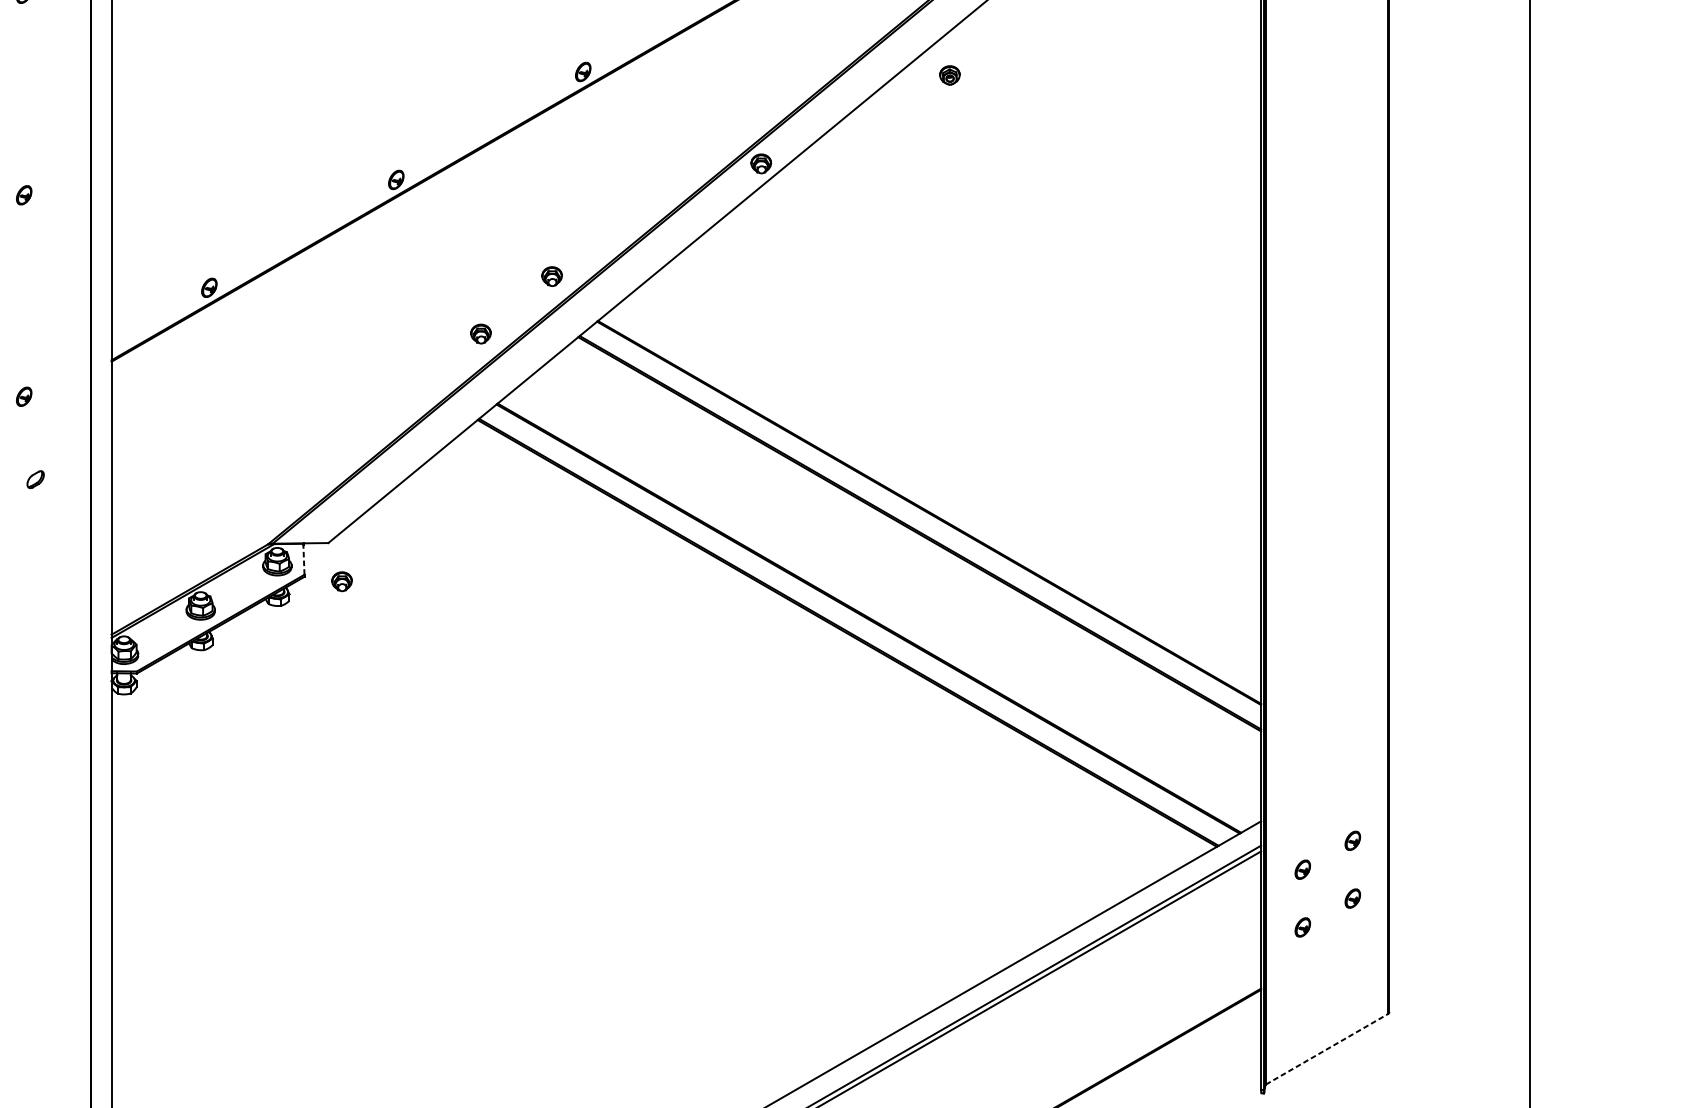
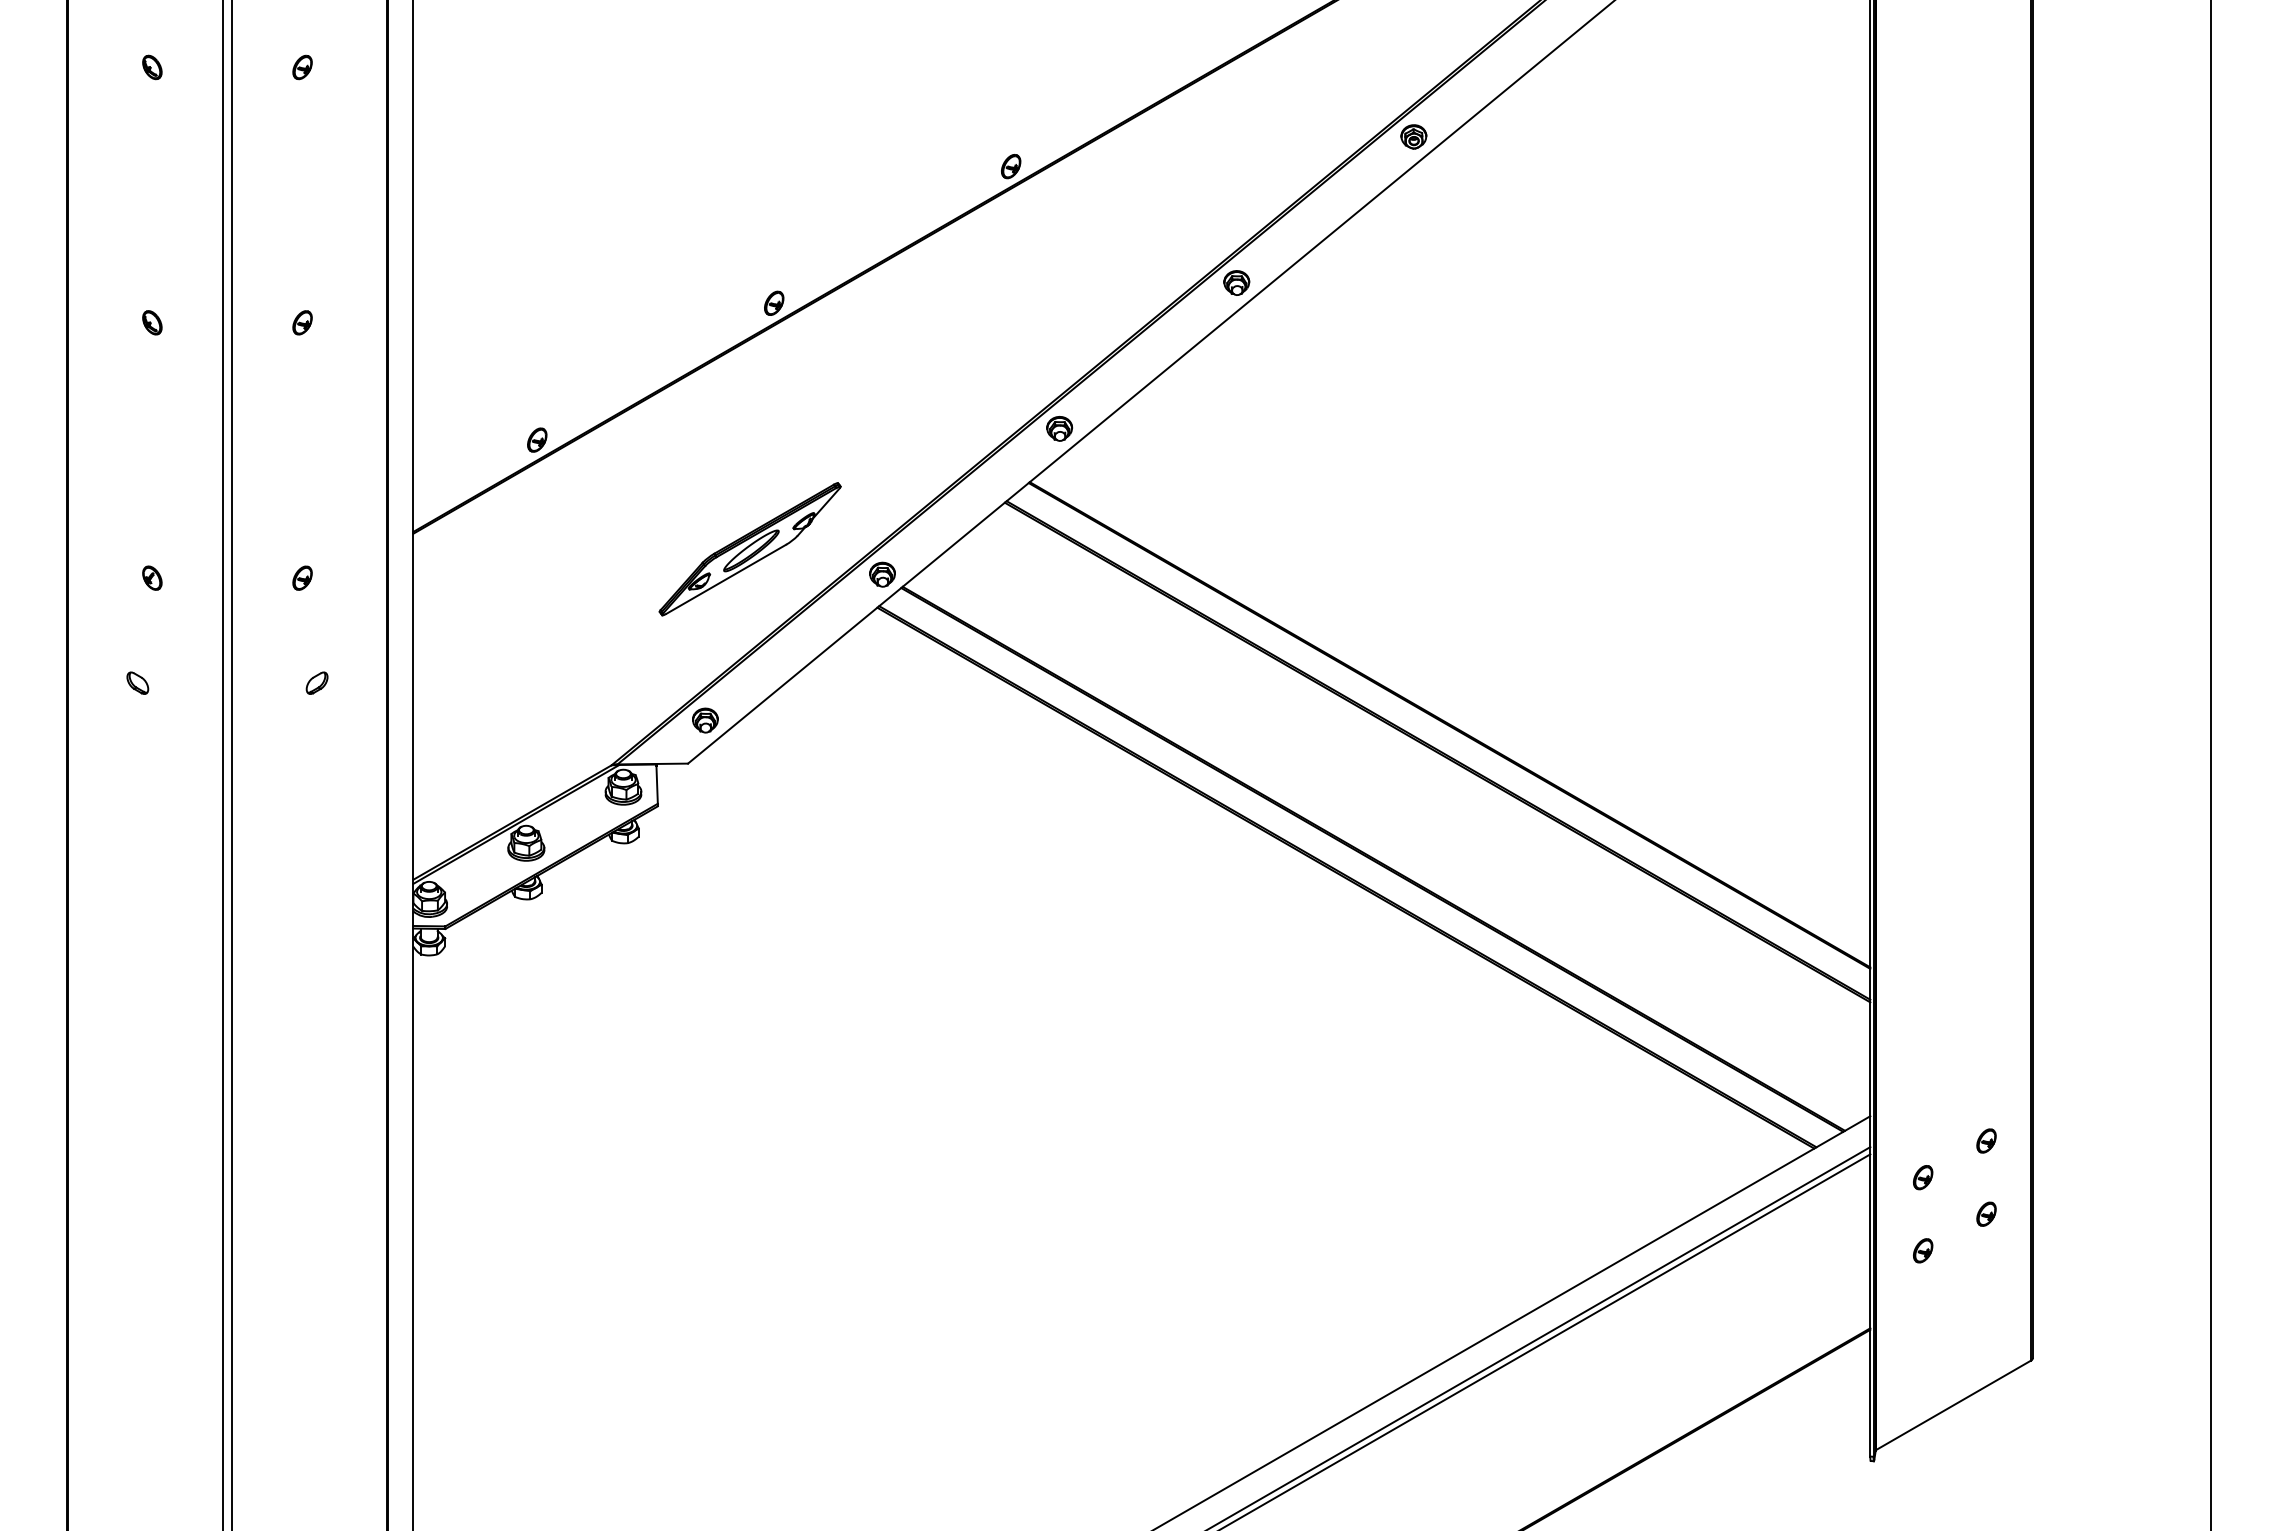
part: (949, 75) -> (1413, 136), moved
part: (551, 276) -> (1059, 428), moved
part: (480, 333) -> (882, 574), moved
part: (376, 374) -> (749, 549), added
line: (304, 559) -> (657, 784), dashed -> solid
part: (342, 581) -> (705, 720), moved
line: (1327, 1048) -> (1954, 1404), dashed -> solid

